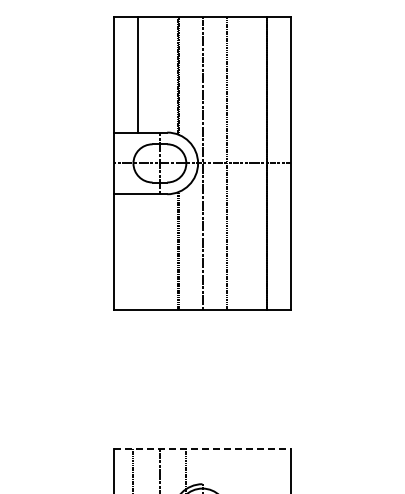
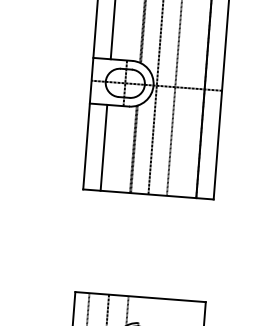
line: (137, 252) -> (103, 147), added
line: (202, 448) -> (140, 296), dashed -> solid

